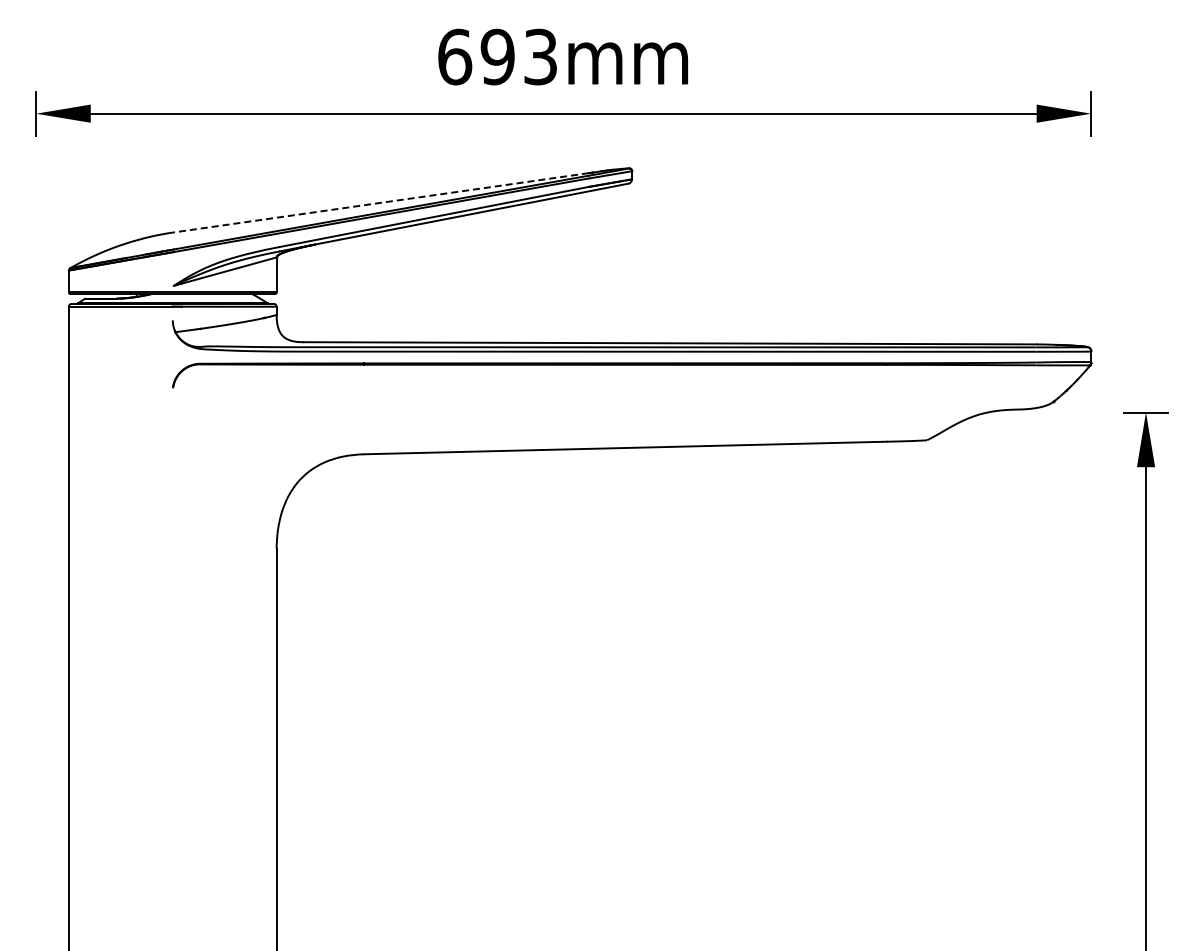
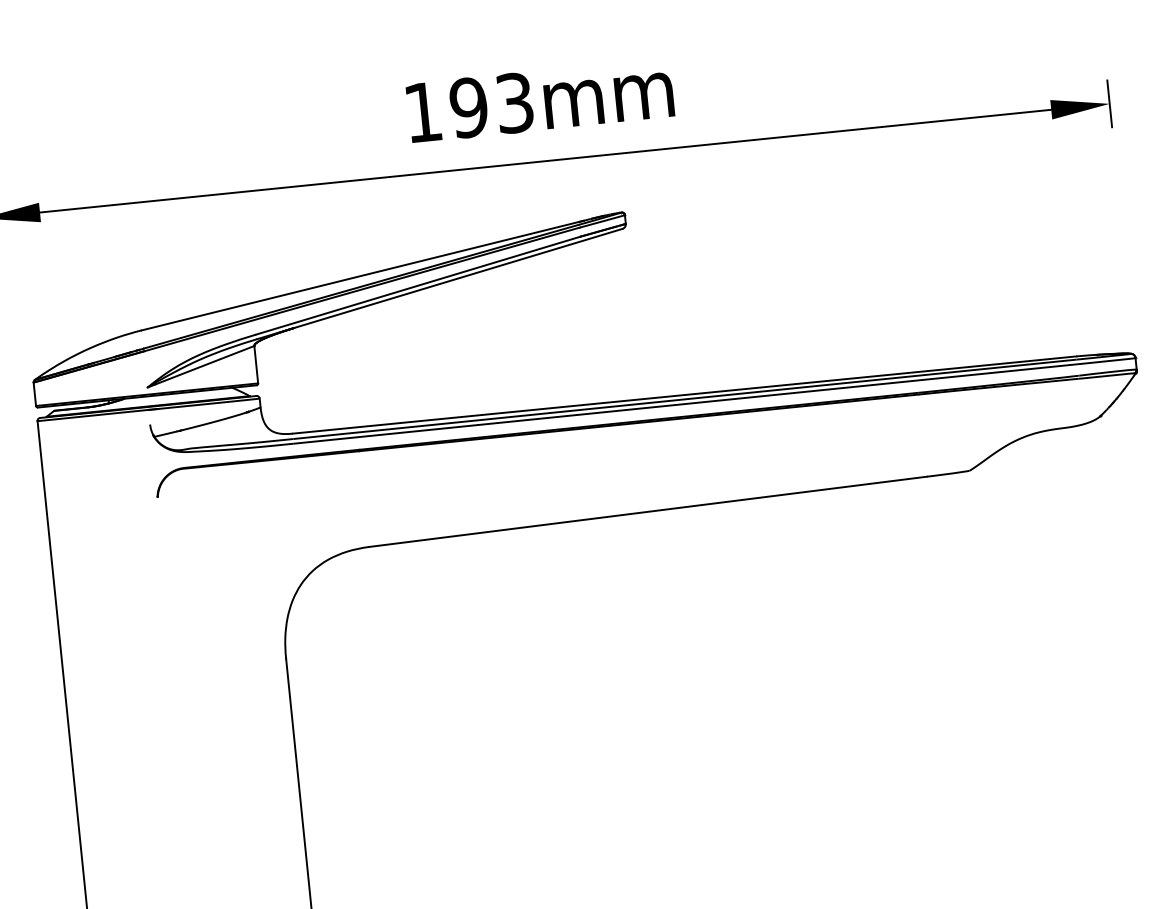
text: (455, 56) -> (423, 111), 693mm -> 193mm
line: (381, 202) -> (360, 275), dashed -> solid

